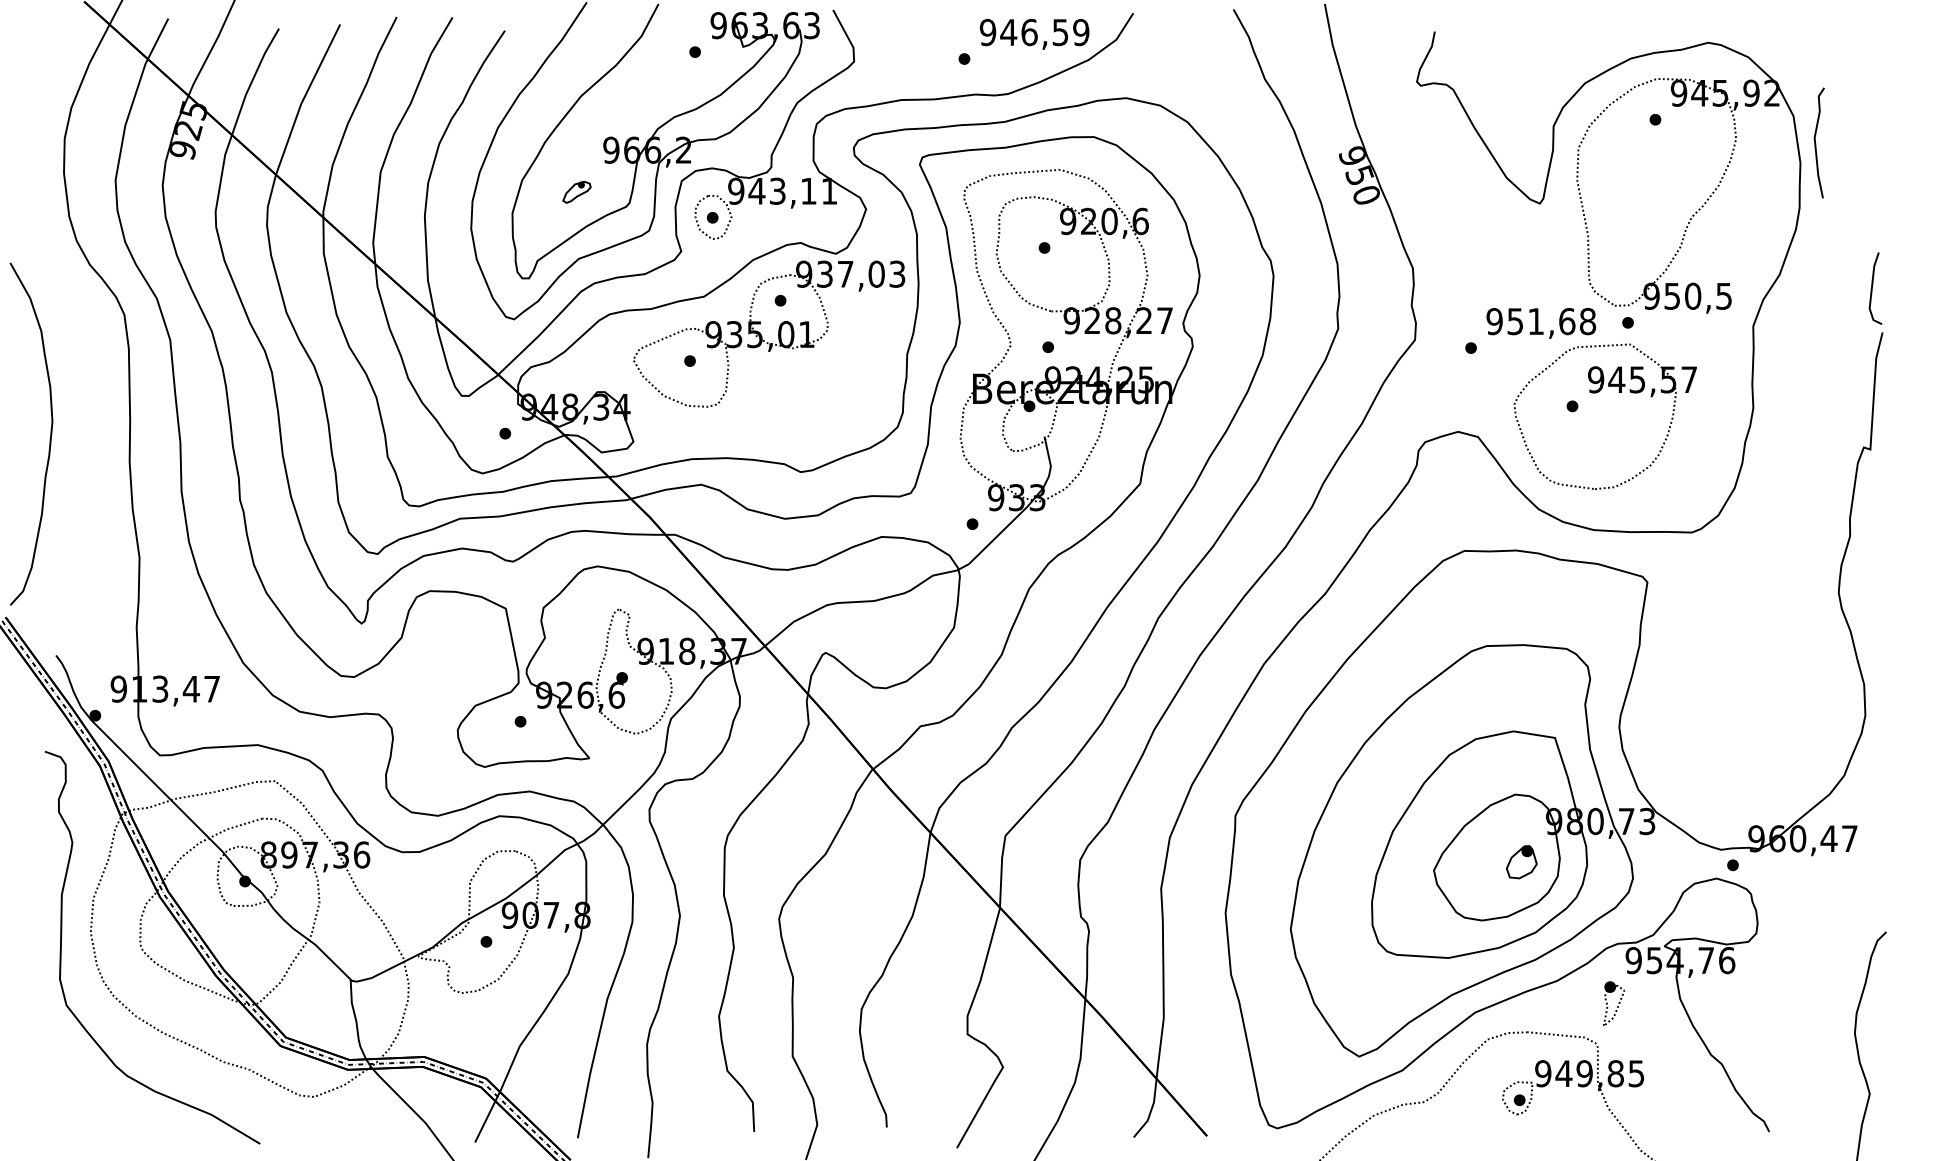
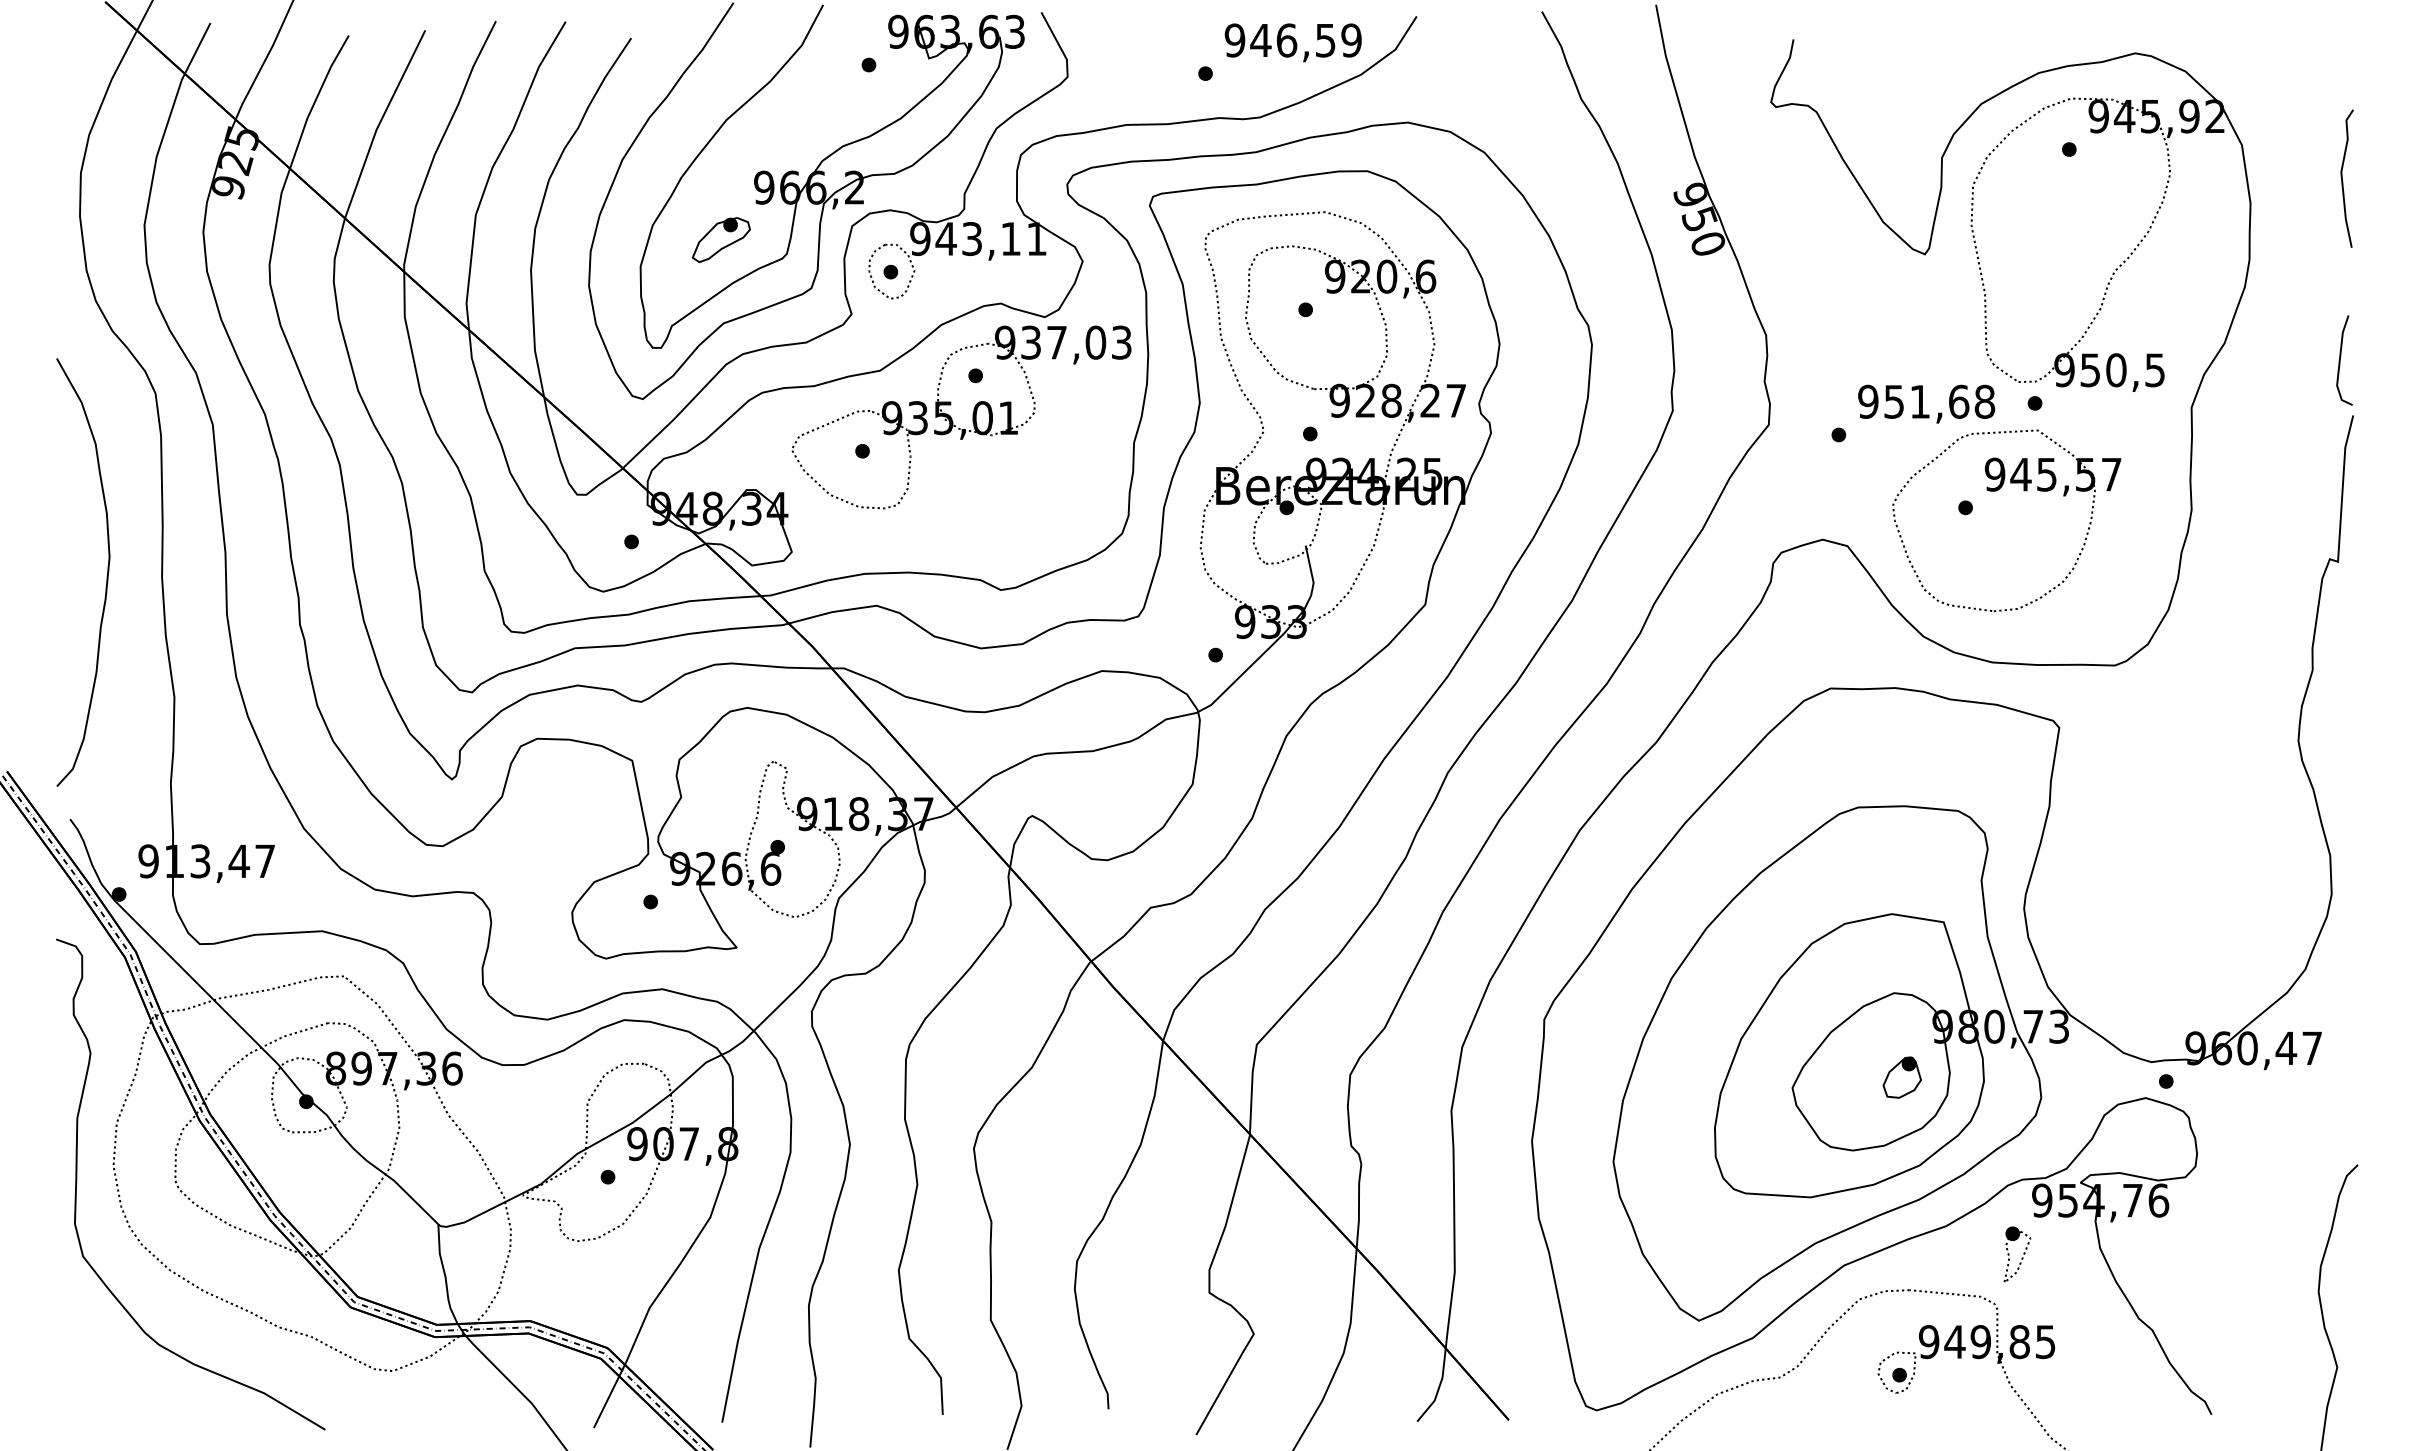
curve: (1815, 142) -> (2342, 178), moved
part: (576, 192) -> (720, 240), size x1.67
curve: (50, 437) -> (106, 576), moved

